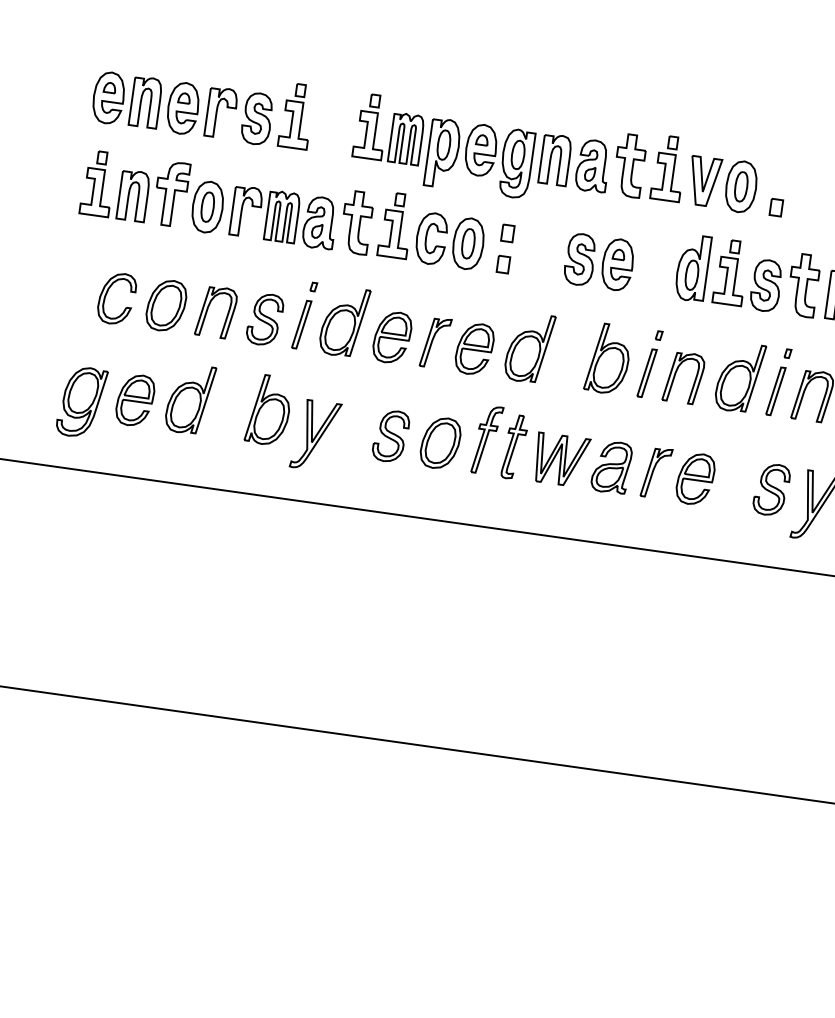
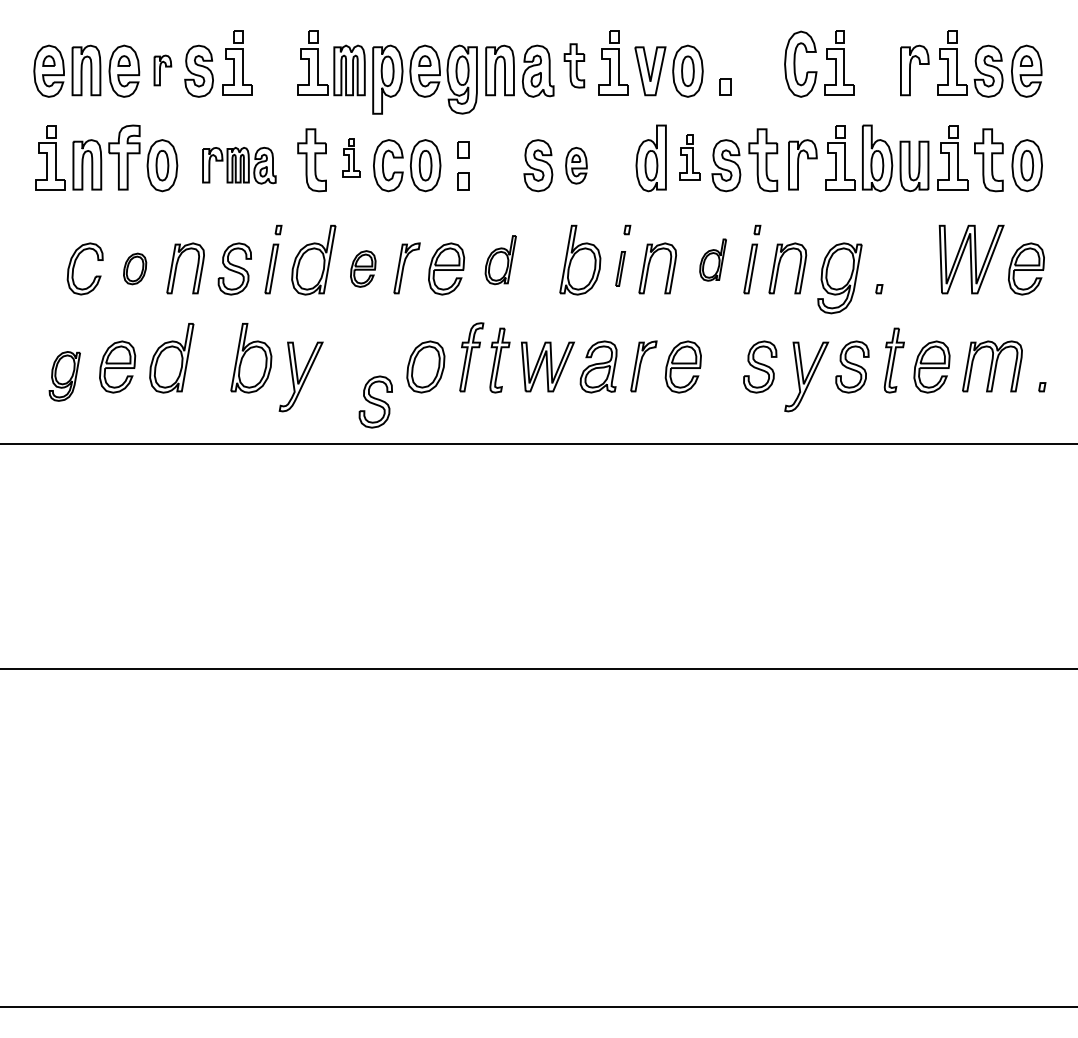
part: (221, 112) -> (162, 70), size x0.6
part: (629, 165) -> (574, 65), size x0.7
part: (284, 217) -> (239, 165), size x0.7
part: (396, 225) -> (351, 157), size x0.6
part: (617, 264) -> (576, 165), size x0.7
part: (730, 272) -> (689, 157), size x0.7
part: (165, 305) -> (134, 268), size x0.6
part: (391, 336) -> (362, 268), size x0.7
part: (529, 347) -> (500, 259), size x0.7
part: (647, 372) -> (620, 268), size x0.7
part: (739, 376) -> (712, 259), size x0.6
part: (81, 402) -> (64, 376), size x0.7
part: (390, 435) -> (375, 401), moved

